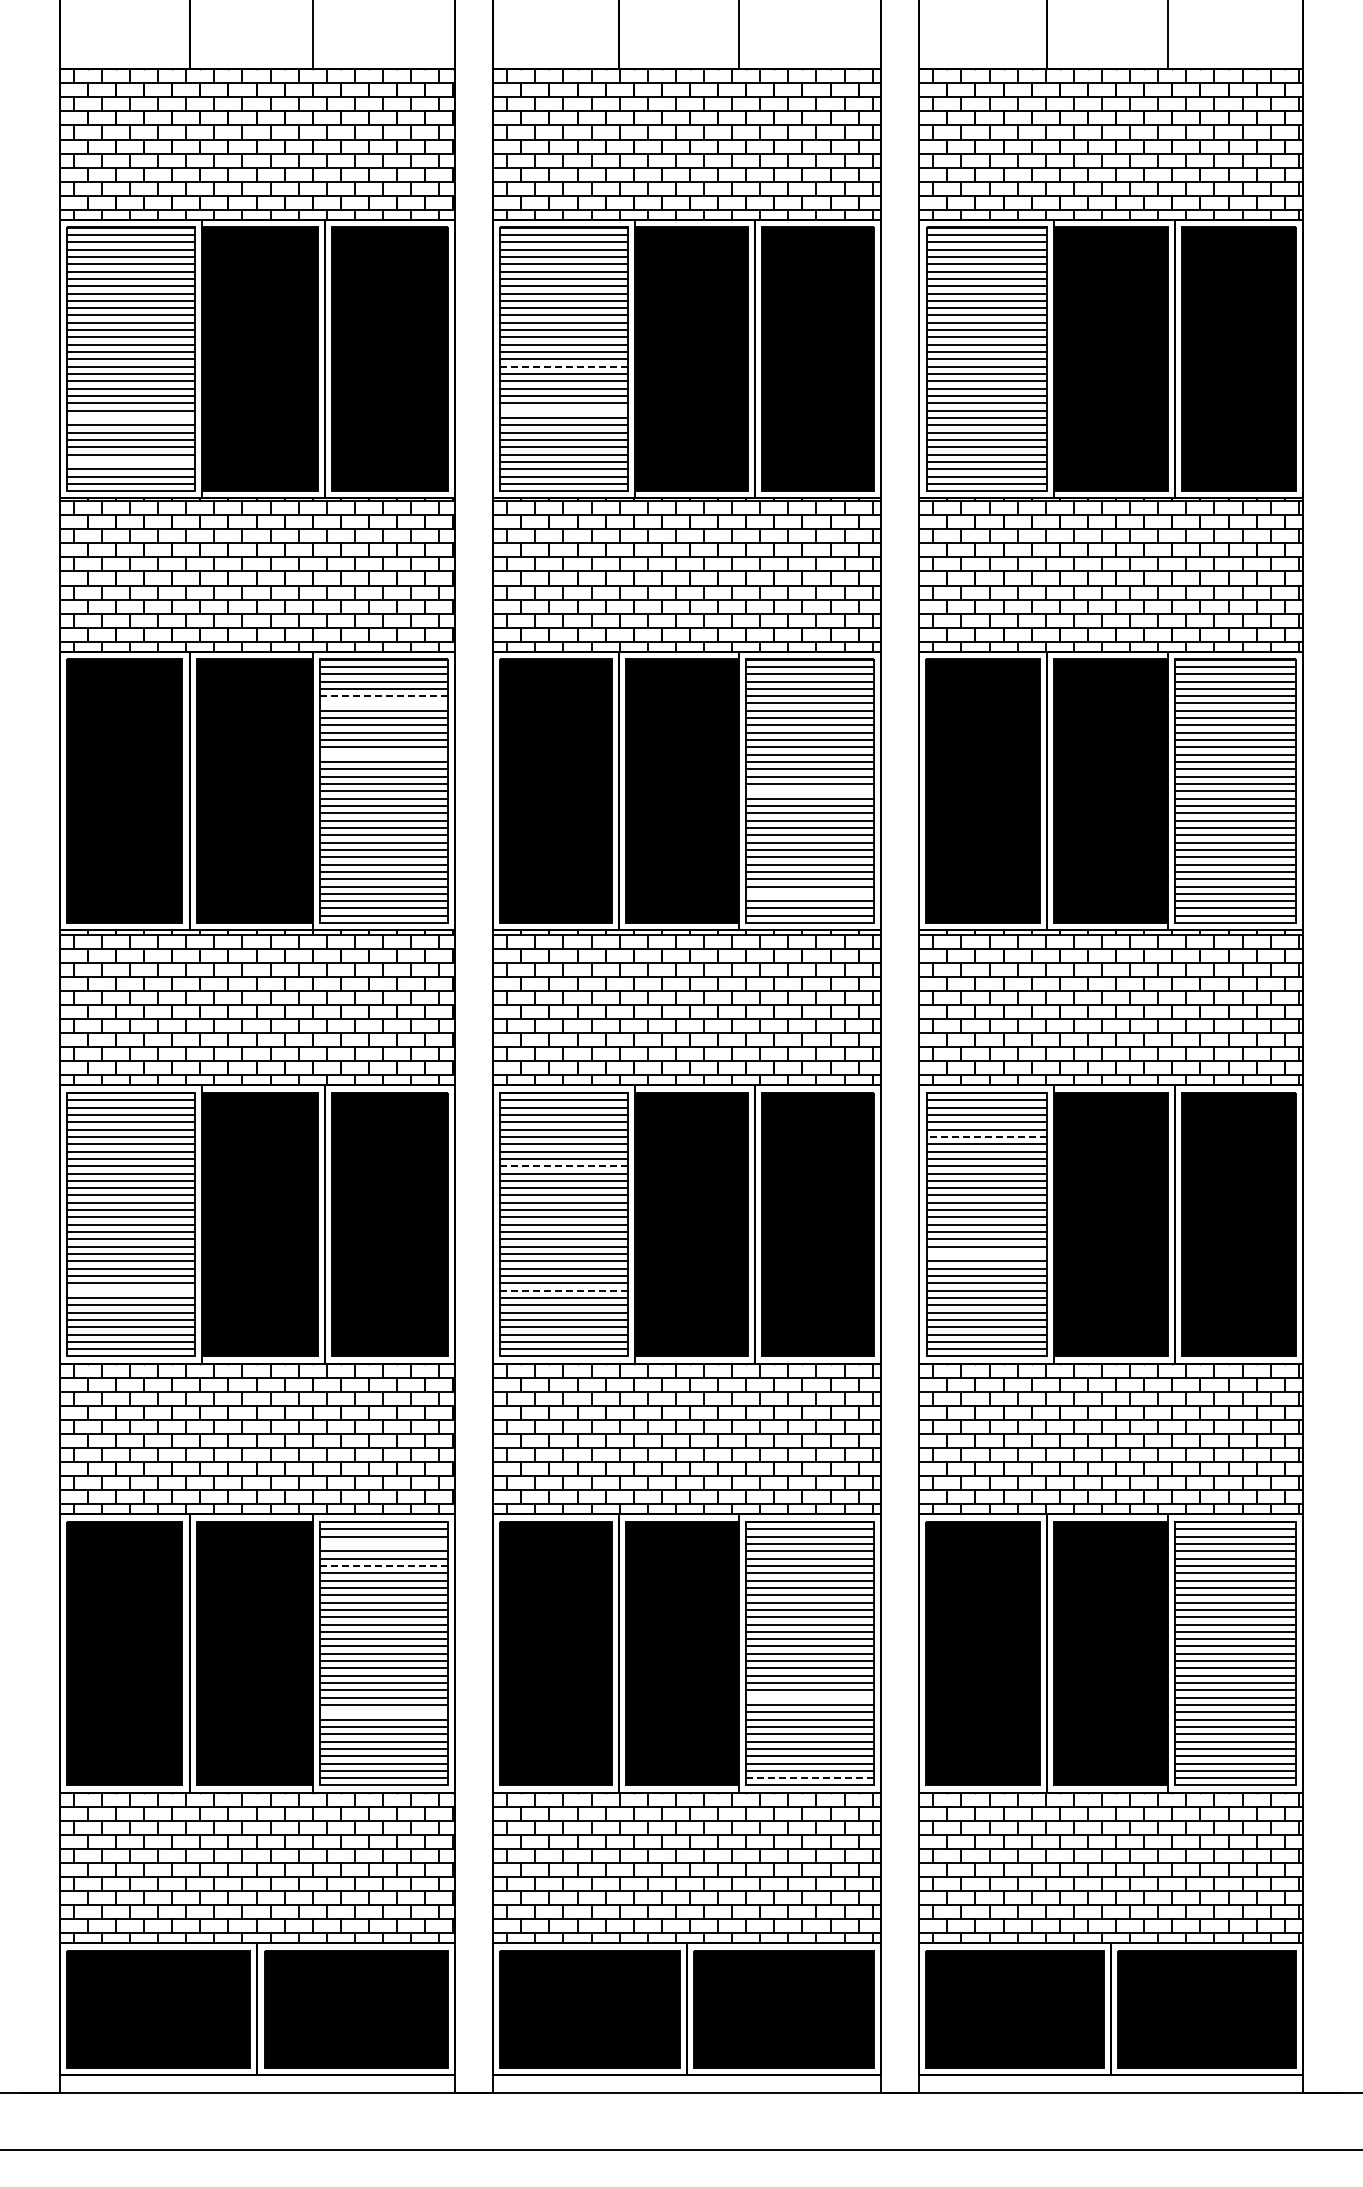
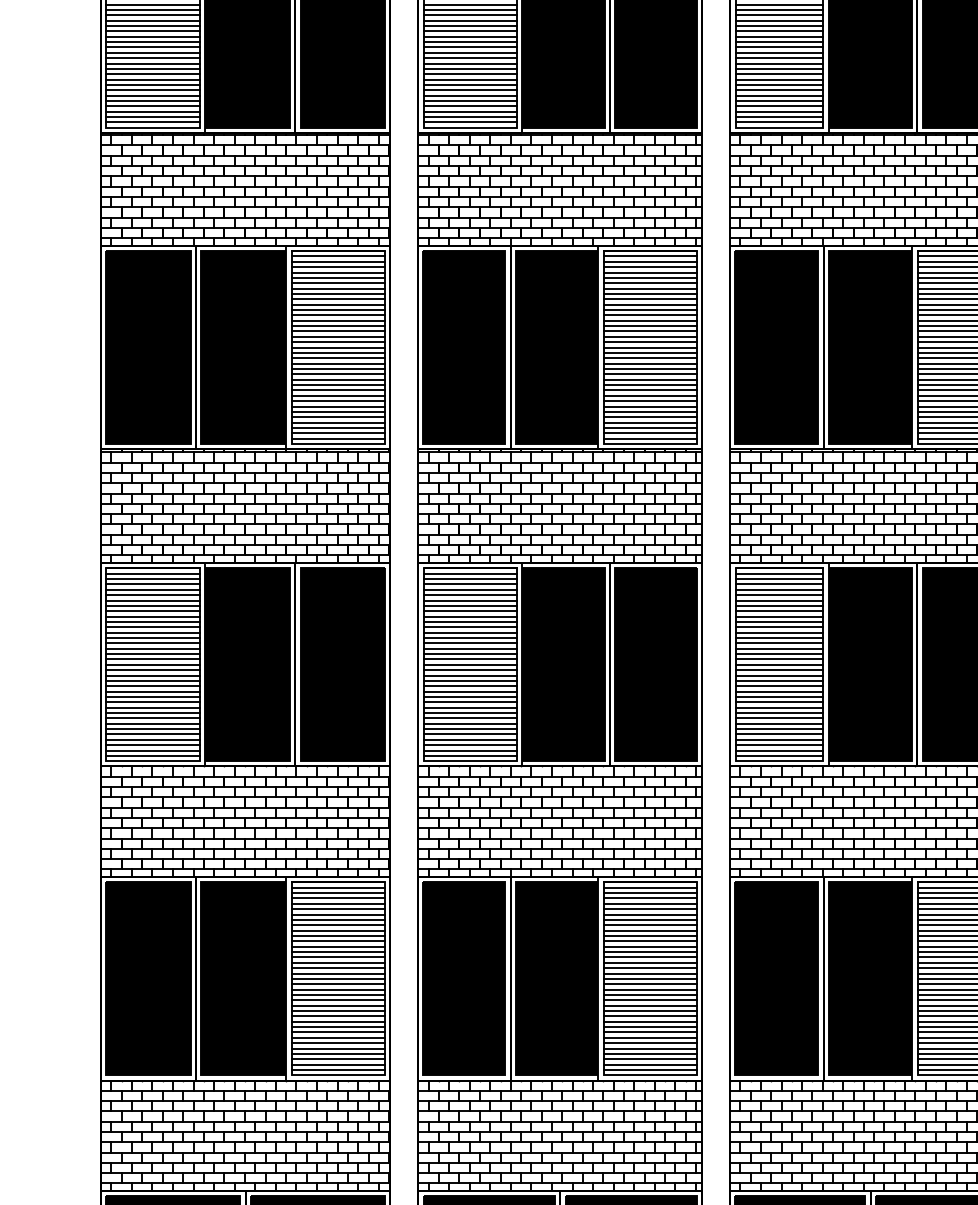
line: (564, 366) -> (470, 36), dashed -> solid
line: (563, 410) -> (469, 68), added
line: (130, 417) -> (152, 73), added
line: (130, 461) -> (152, 106), added
line: (384, 696) -> (338, 278), dashed -> solid
line: (383, 703) -> (337, 283), added
line: (383, 754) -> (337, 320), added
line: (809, 791) -> (649, 347), added
line: (809, 893) -> (649, 422), added
line: (986, 1136) -> (779, 600), dashed -> solid
line: (564, 1166) -> (470, 622), dashed -> solid
line: (986, 1254) -> (779, 686), added
line: (130, 1290) -> (152, 712), added
line: (564, 1290) -> (470, 712), dashed -> solid
line: (383, 1543) -> (337, 898), added
line: (384, 1565) -> (338, 914), dashed -> solid
line: (809, 1697) -> (649, 1010), added
line: (383, 1712) -> (337, 1021), added
line: (810, 1778) -> (650, 1070), dashed -> solid

